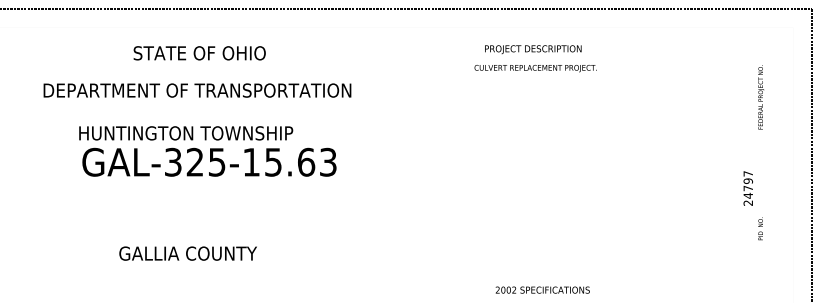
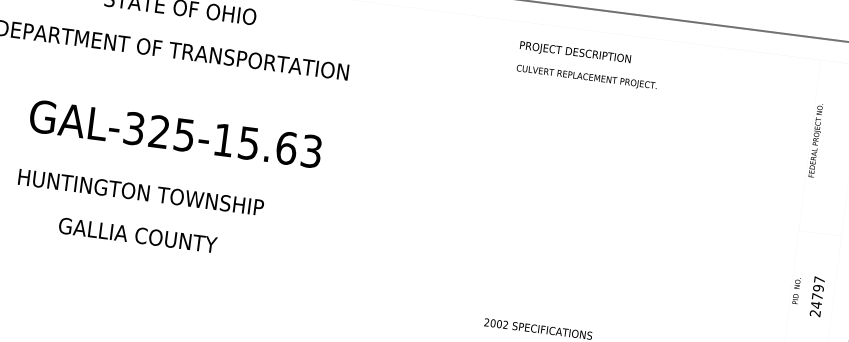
text: (533, 49) -> (575, 52), moved
text: (535, 68) -> (586, 77), moved
text: (186, 133) -> (141, 192), moved
text: (747, 188) -> (816, 296), moved

